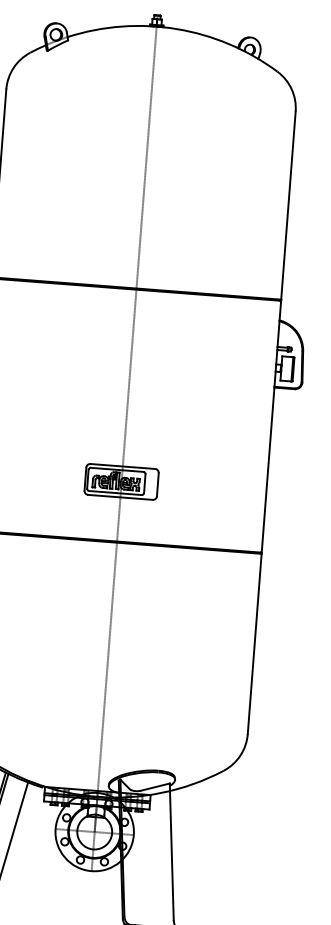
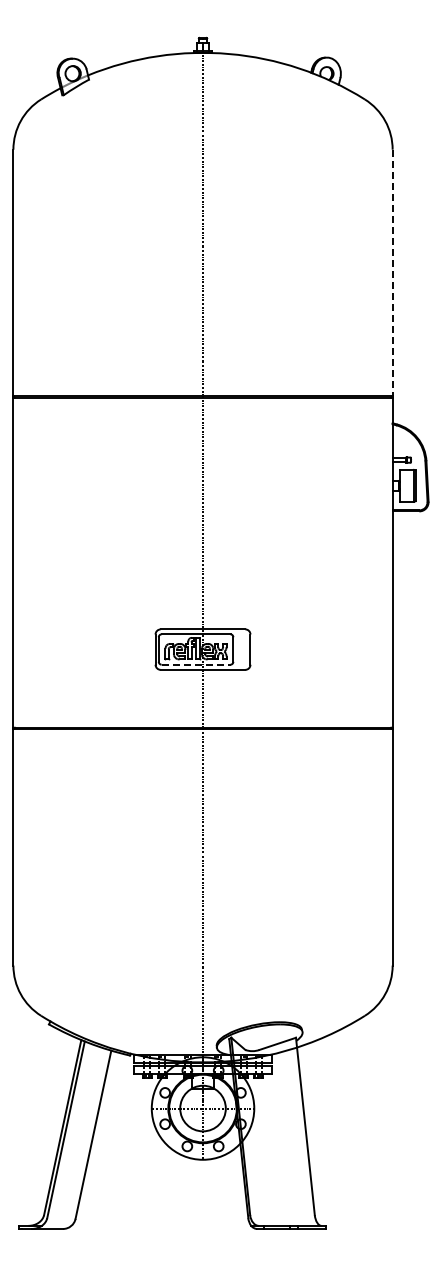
line: (288, 206) -> (392, 273), solid -> dashed
line: (115, 492) -> (196, 664), solid -> dashed

